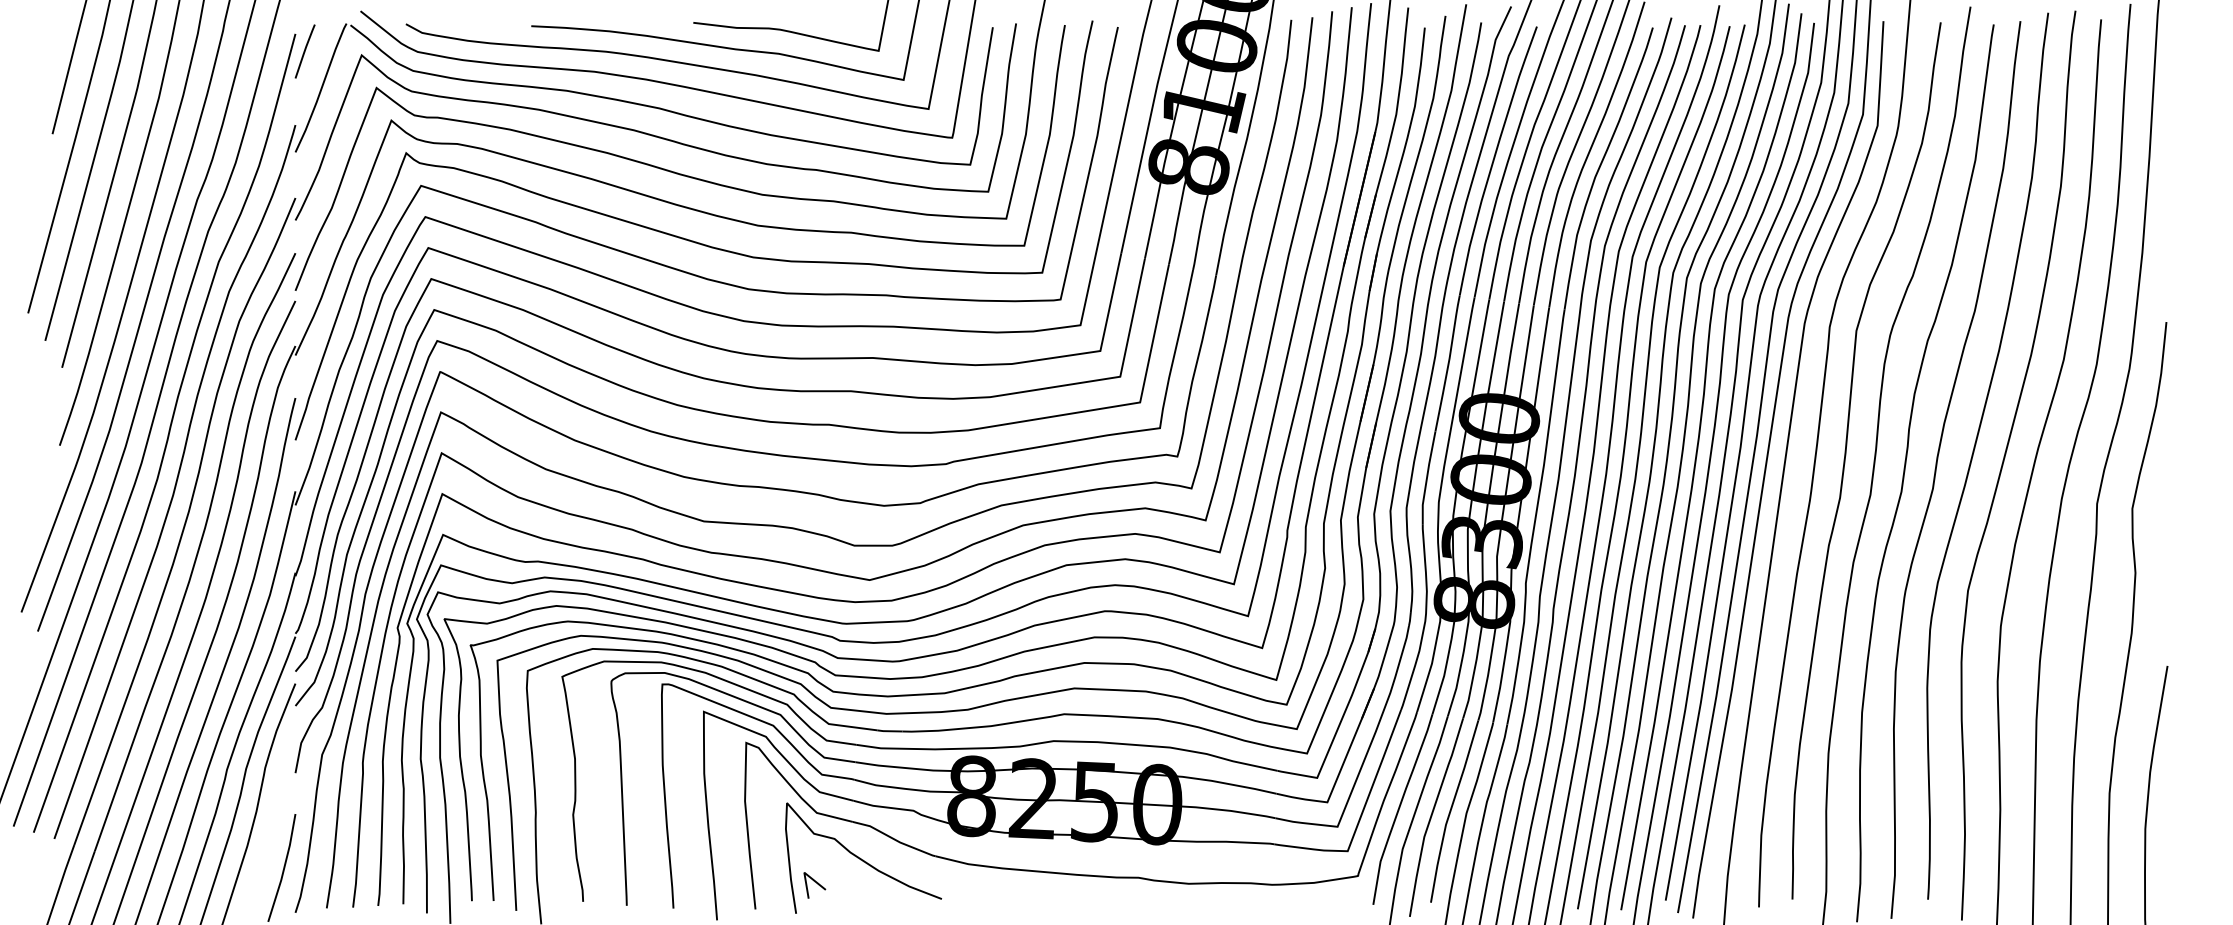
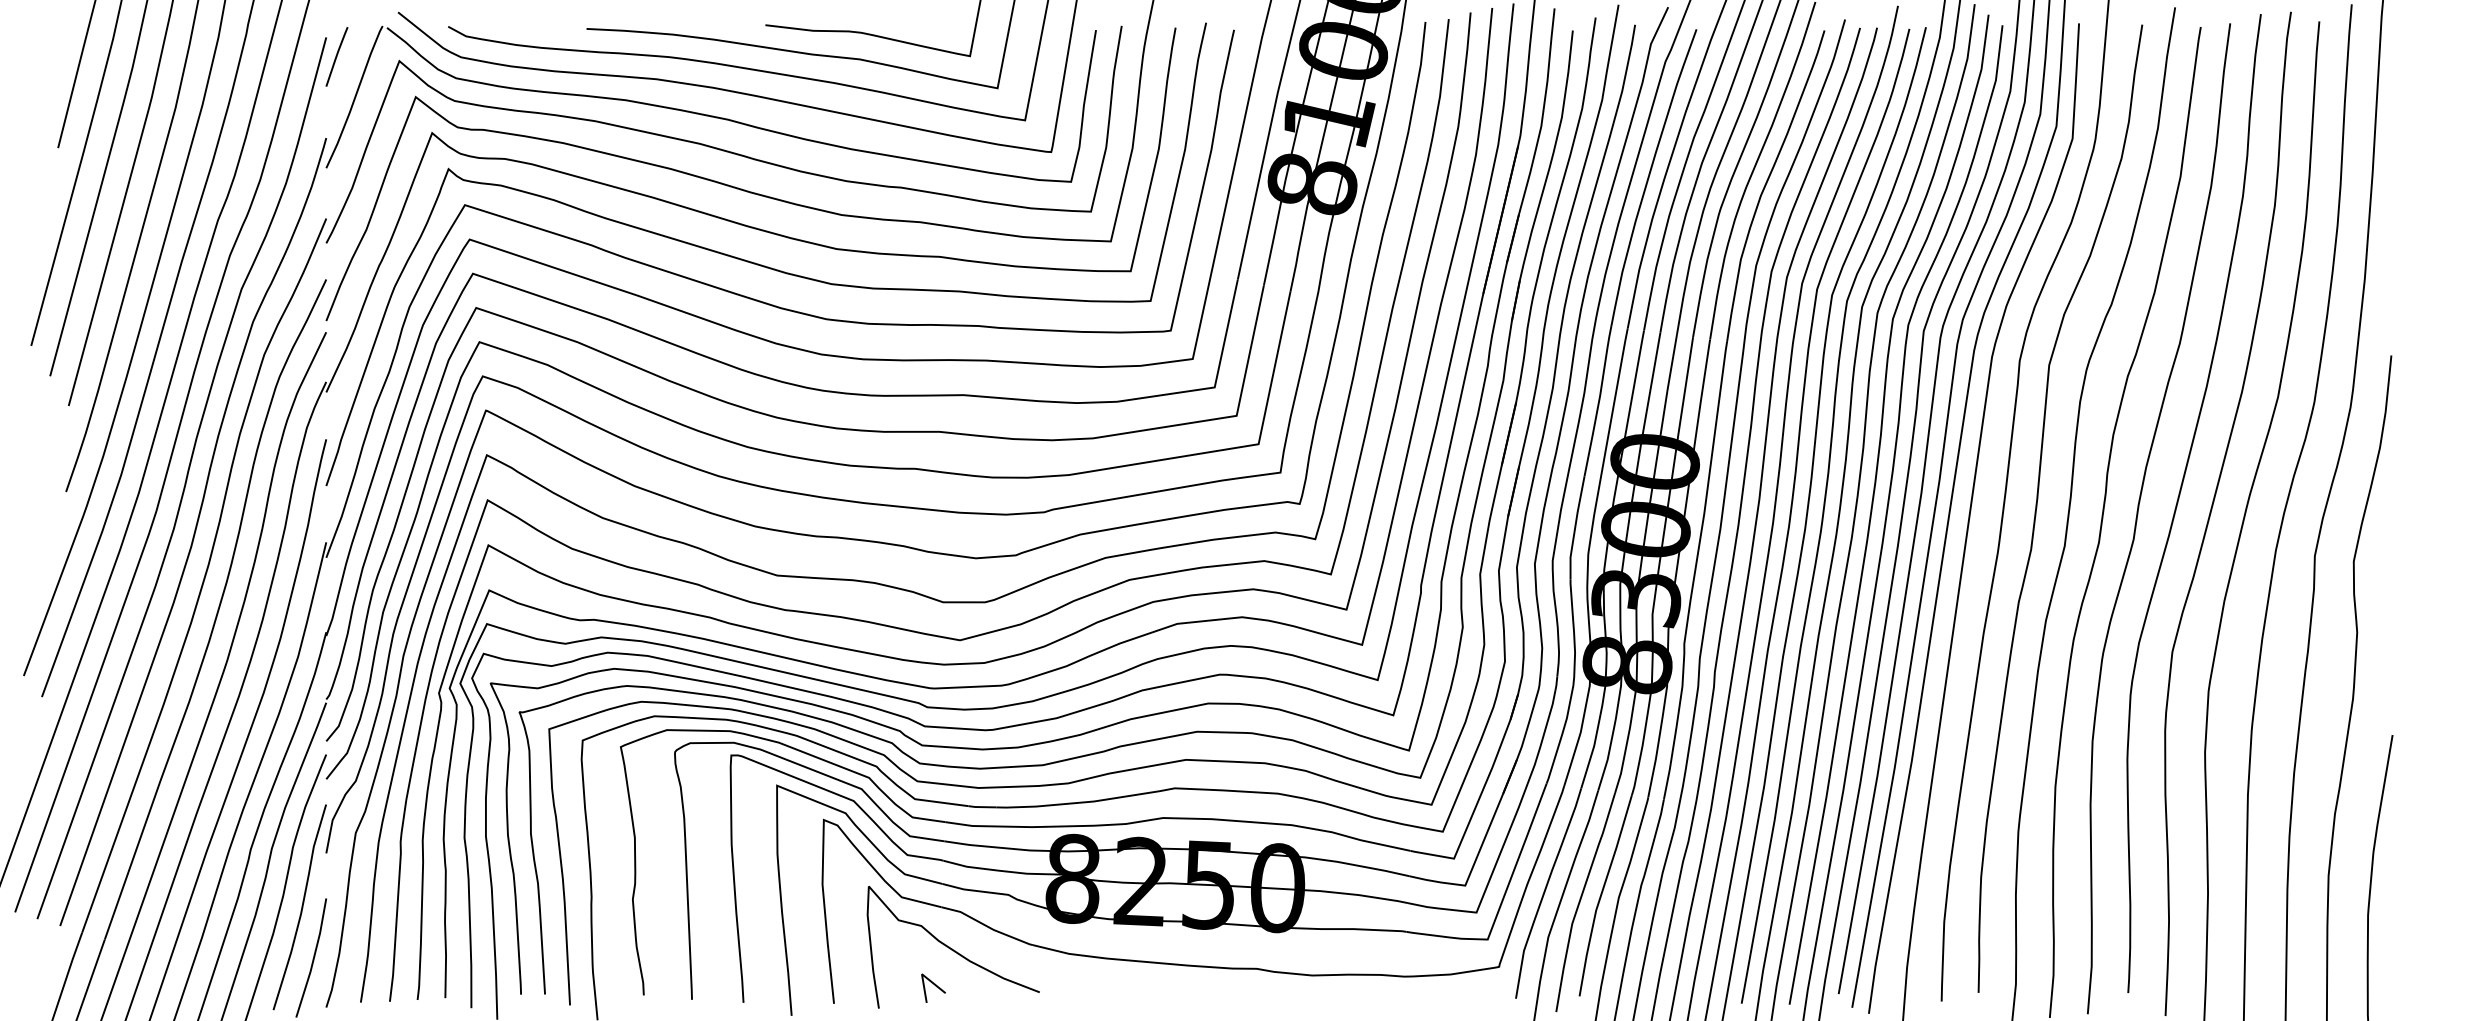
curve: (273, 822) -> (301, 907), added
line: (815, 882) -> (934, 985), moved

